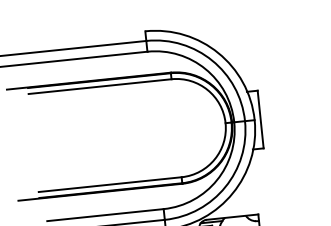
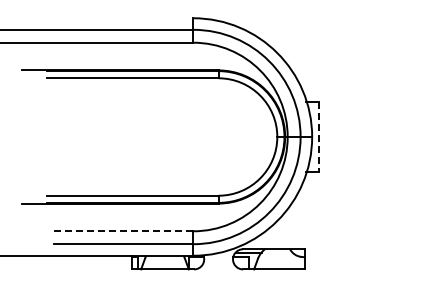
line: (260, 119) -> (319, 137), solid -> dashed
line: (105, 215) -> (123, 231), solid -> dashed

